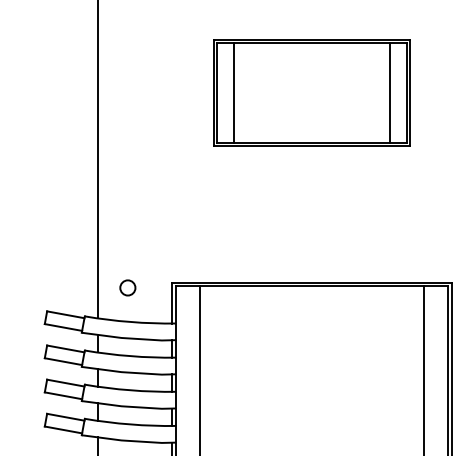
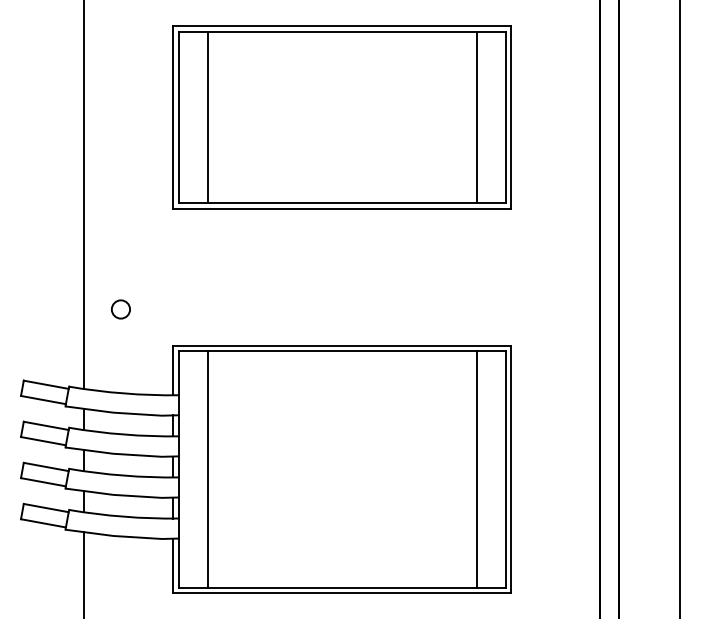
part: (311, 92) -> (341, 117), size x1.43
circle: (127, 287) -> (120, 309), moved

